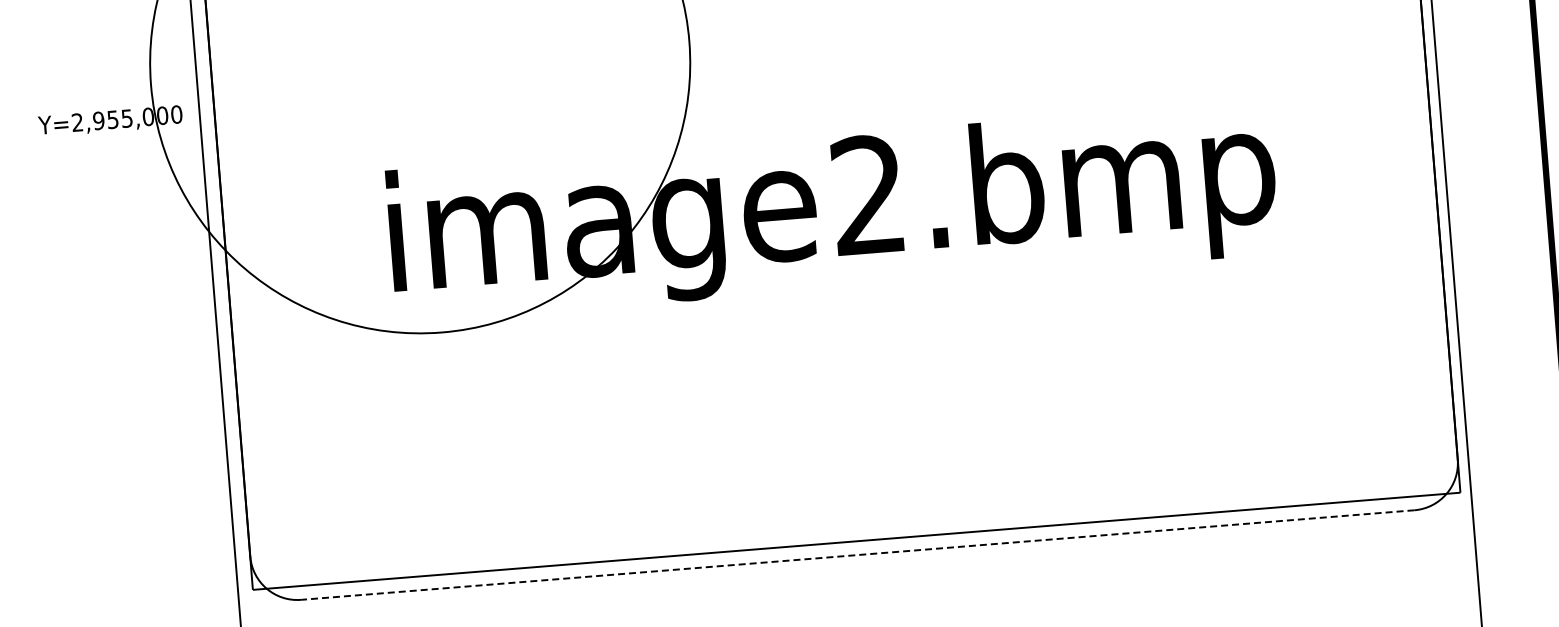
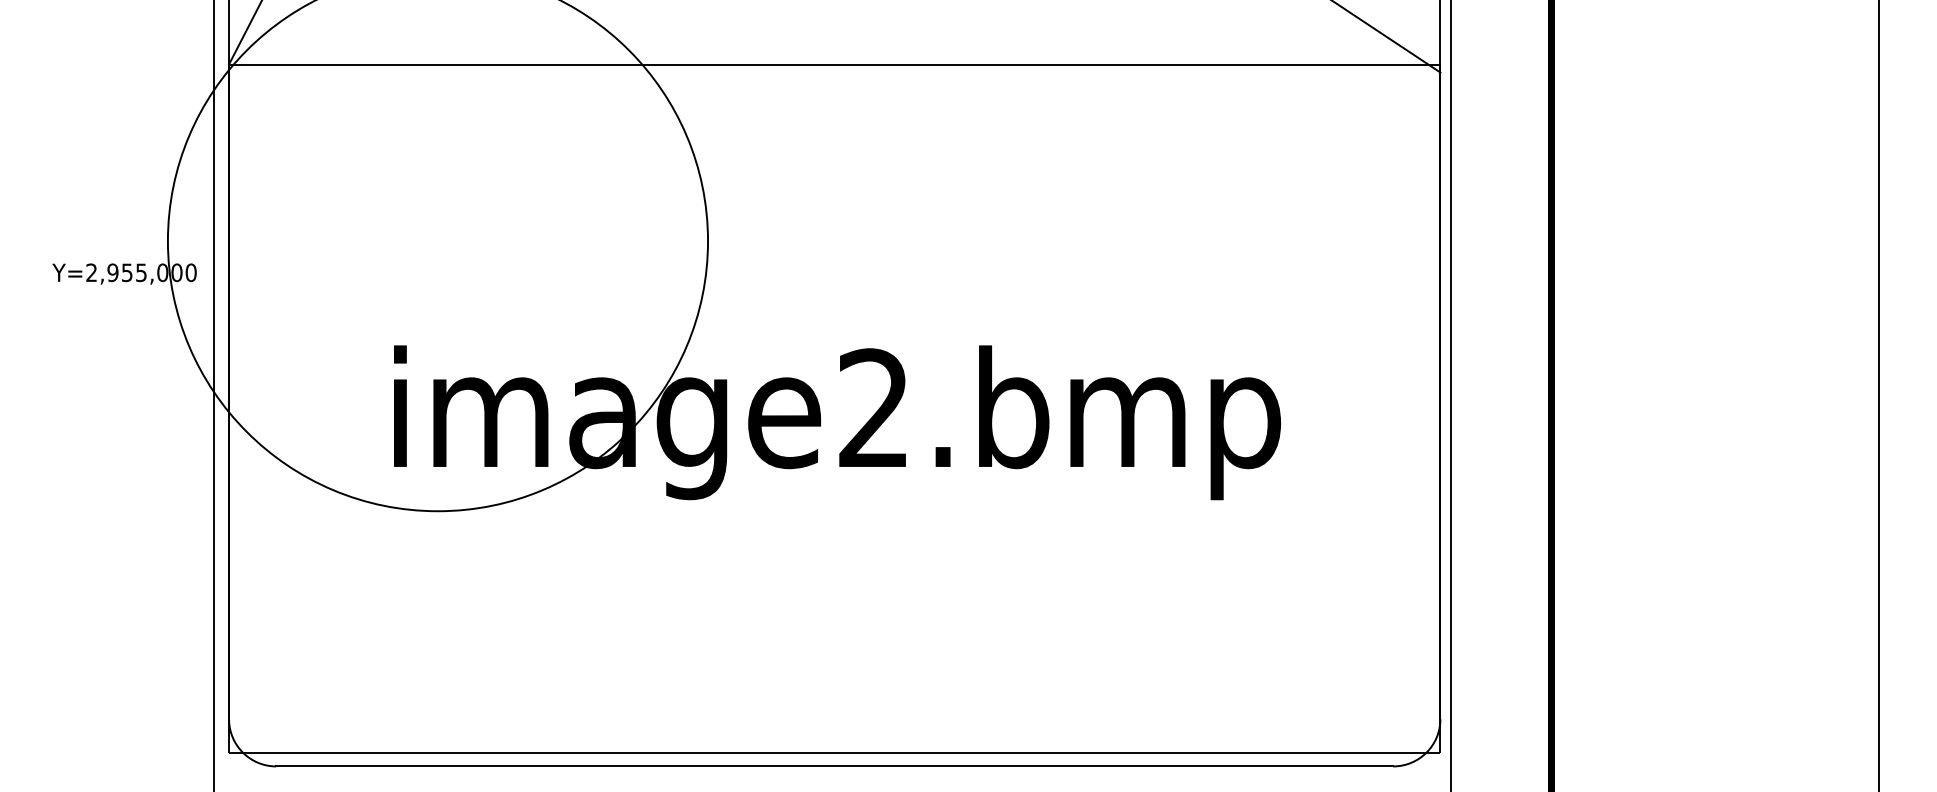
line: (857, 555) -> (834, 766), dashed -> solid

